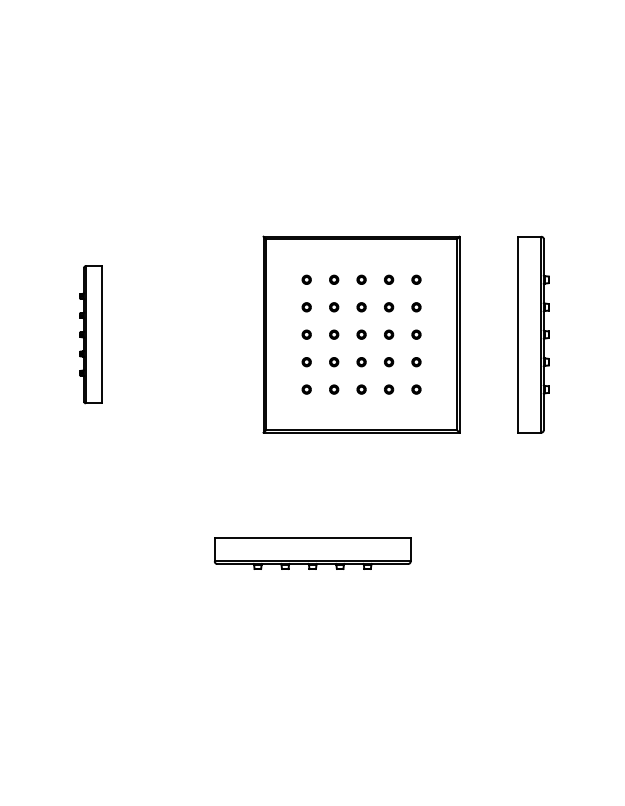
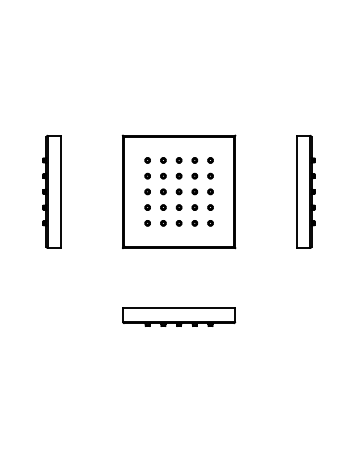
part: (89, 334) -> (51, 191), size x1.43
part: (360, 334) -> (178, 191), moved

